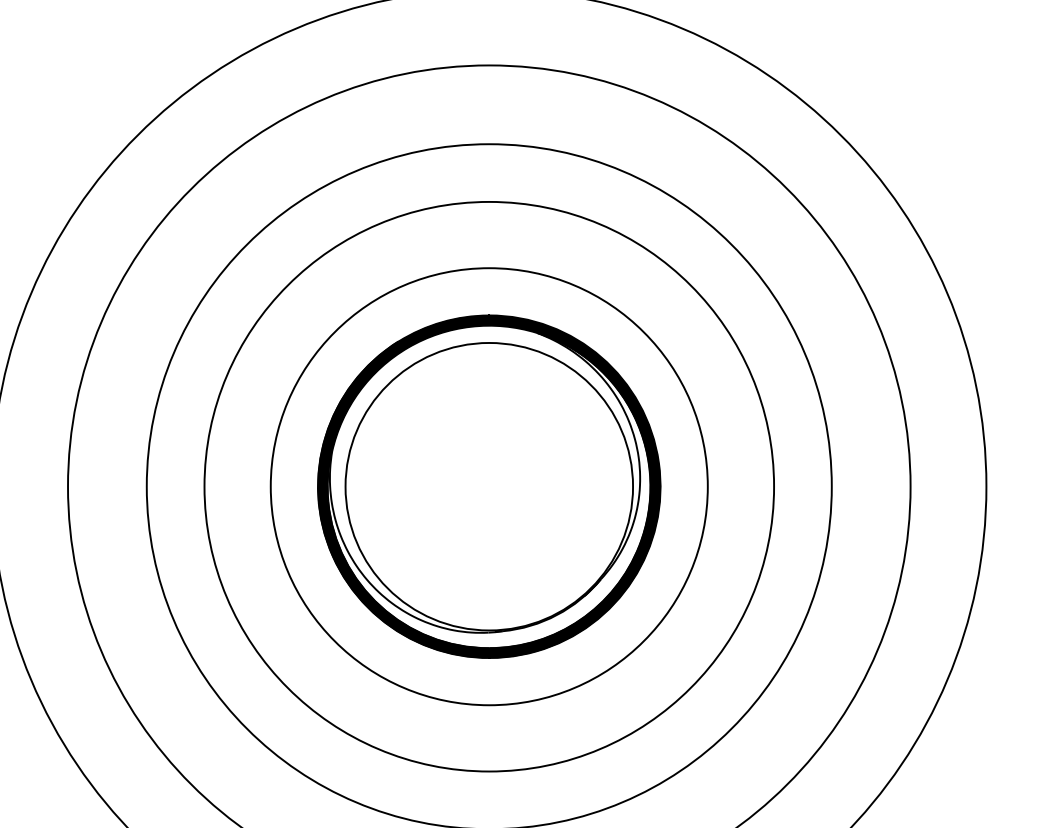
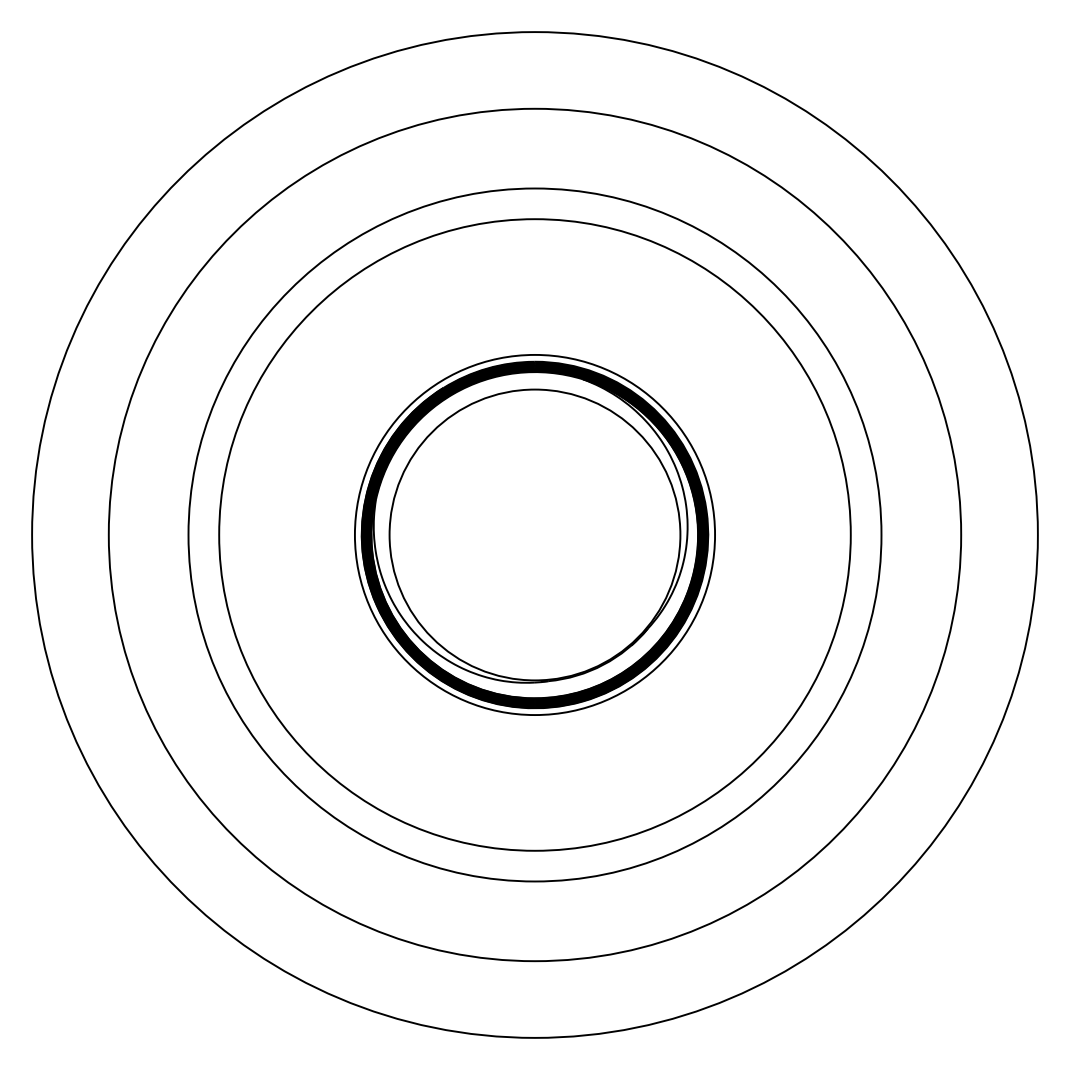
circle: (488, 486) -> (534, 534), size x0.62
circle: (488, 486) -> (534, 534), size x1.43

